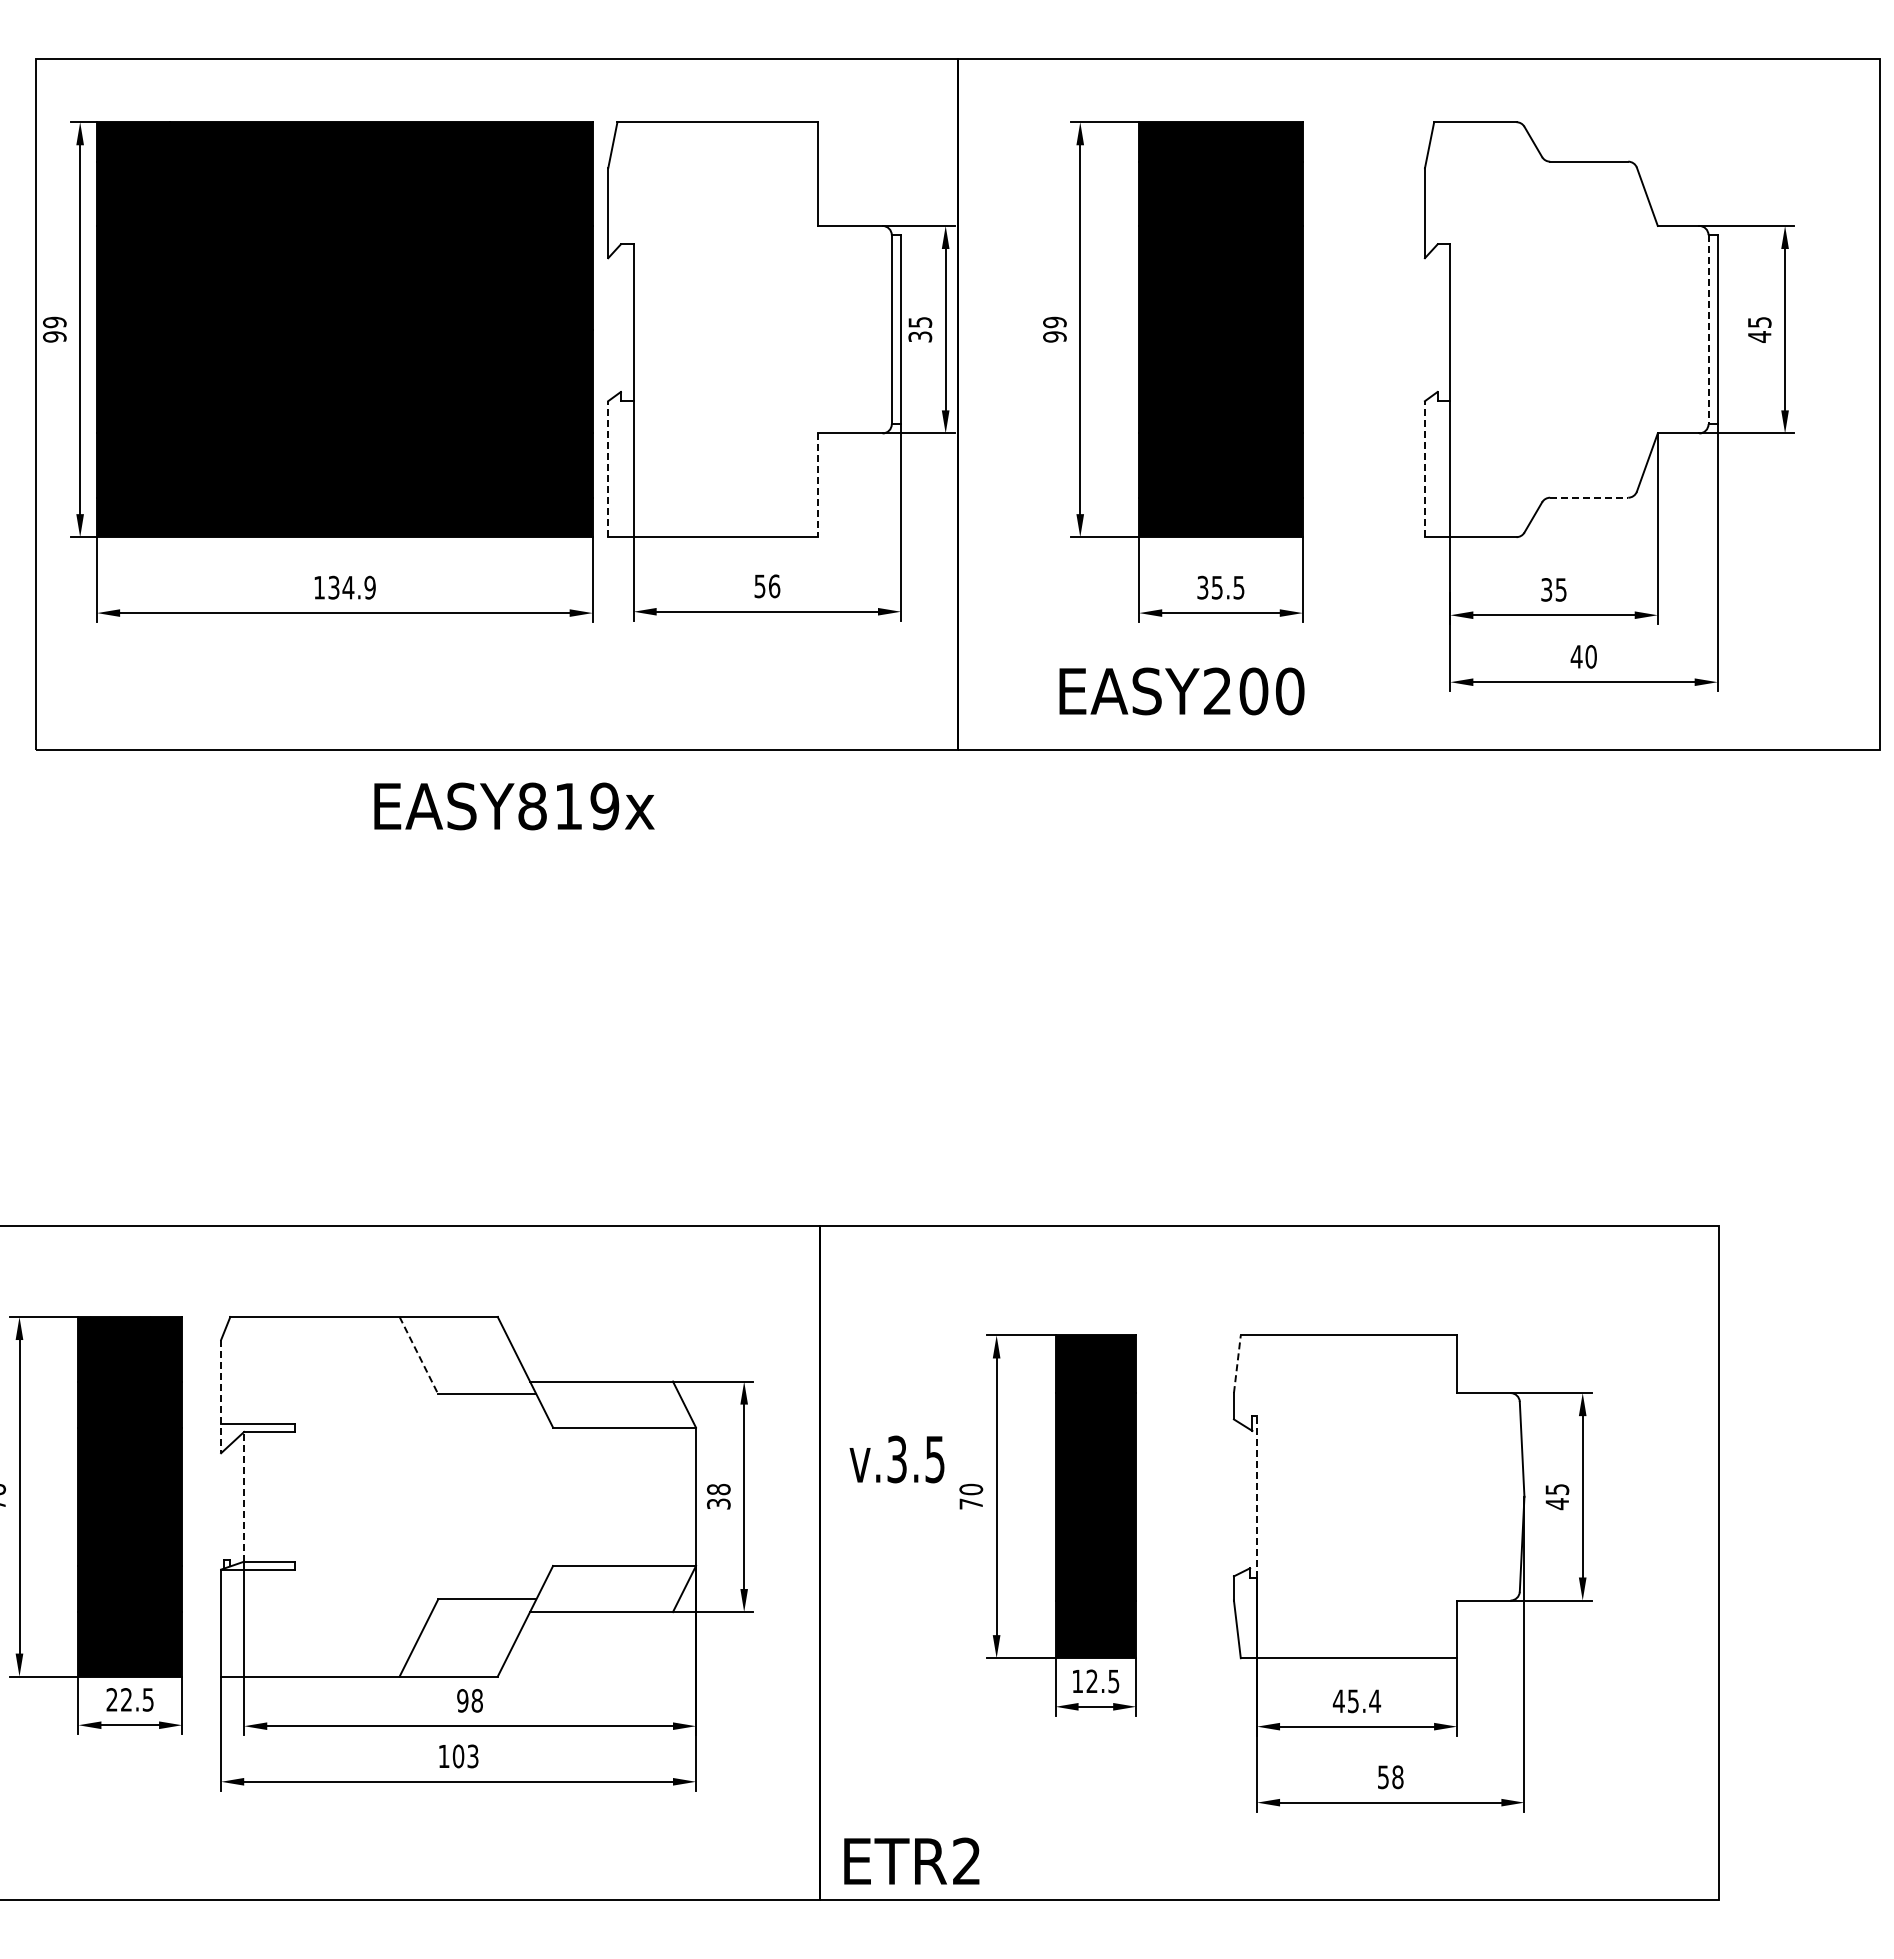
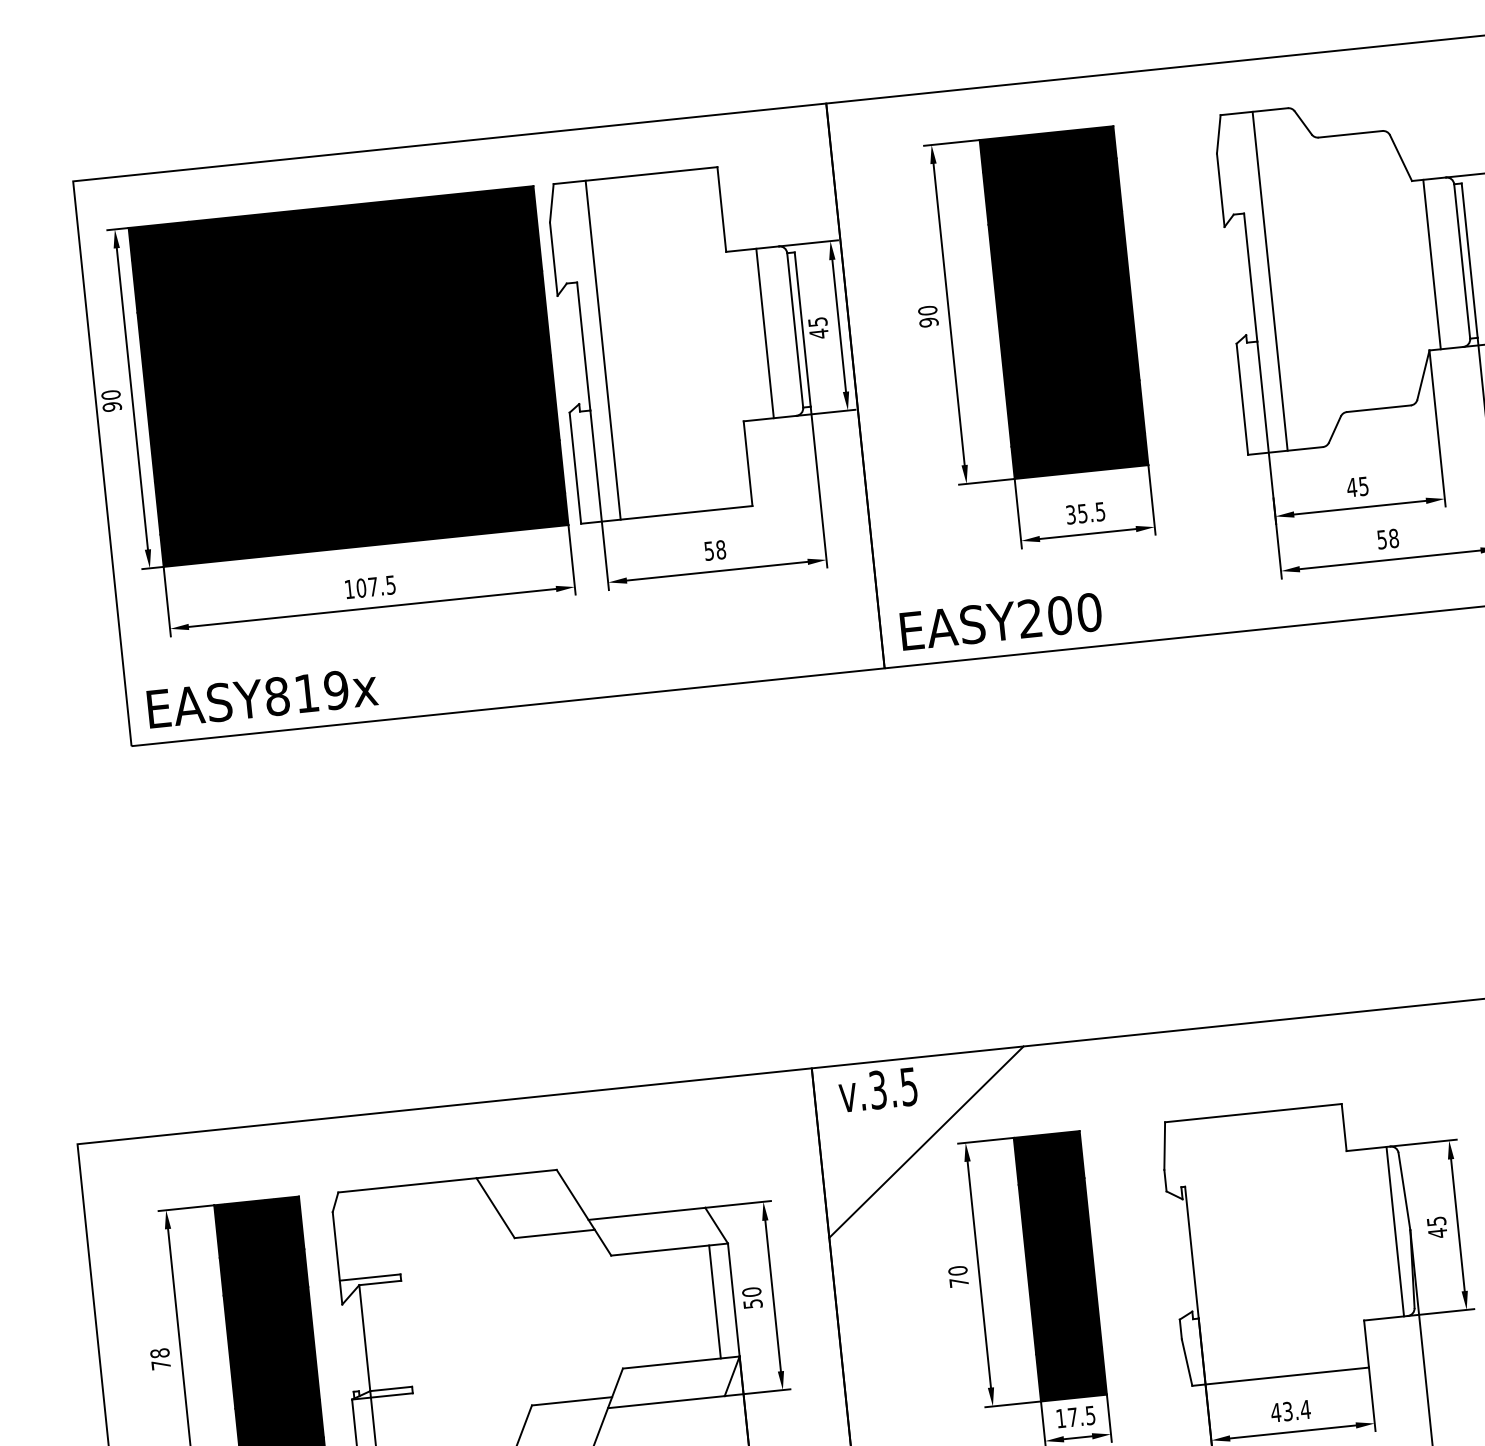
text: (54, 322) -> (110, 395), 99 -> 90
text: (1054, 322) -> (927, 310), 99 -> 90
line: (656, 329) -> (603, 350), added
line: (854, 329) -> (764, 333), added
line: (1473, 329) -> (1270, 281), added
line: (1671, 329) -> (1431, 264), added
line: (1708, 329) -> (1462, 261), dashed -> solid
text: (920, 336) -> (819, 333), 35 -> 45
line: (608, 469) -> (575, 468), dashed -> solid
line: (1424, 469) -> (1242, 399), dashed -> solid
line: (818, 485) -> (748, 463), dashed -> solid
line: (1589, 497) -> (1379, 408), dashed -> solid
text: (774, 586) -> (721, 549), 56 -> 58
text: (351, 587) -> (375, 586), 134.9 -> 107.5
text: (1546, 589) -> (1351, 487), 35 -> 45
text: (1583, 656) -> (1387, 538), 40 -> 58
text: (1181, 691) -> (1000, 621), moved
text: (514, 806) -> (262, 698), moved
line: (948, 1329) -> (925, 1142), added
line: (419, 1356) -> (496, 1208), dashed -> solid
line: (1237, 1363) -> (1164, 1145), dashed -> solid
line: (221, 1396) -> (337, 1258), dashed -> solid
text: (896, 1459) -> (877, 1090), moved
text: (718, 1495) -> (752, 1297), 38 -> 50
line: (244, 1496) -> (365, 1337), dashed -> solid
line: (672, 1496) -> (714, 1301), added
line: (1257, 1496) -> (1192, 1252), dashed -> solid
line: (1506, 1496) -> (1395, 1231), added
text: (1091, 1680) -> (1072, 1416), 12.5 -> 17.5
text: (1353, 1700) -> (1287, 1410), 45.4 -> 43.4

